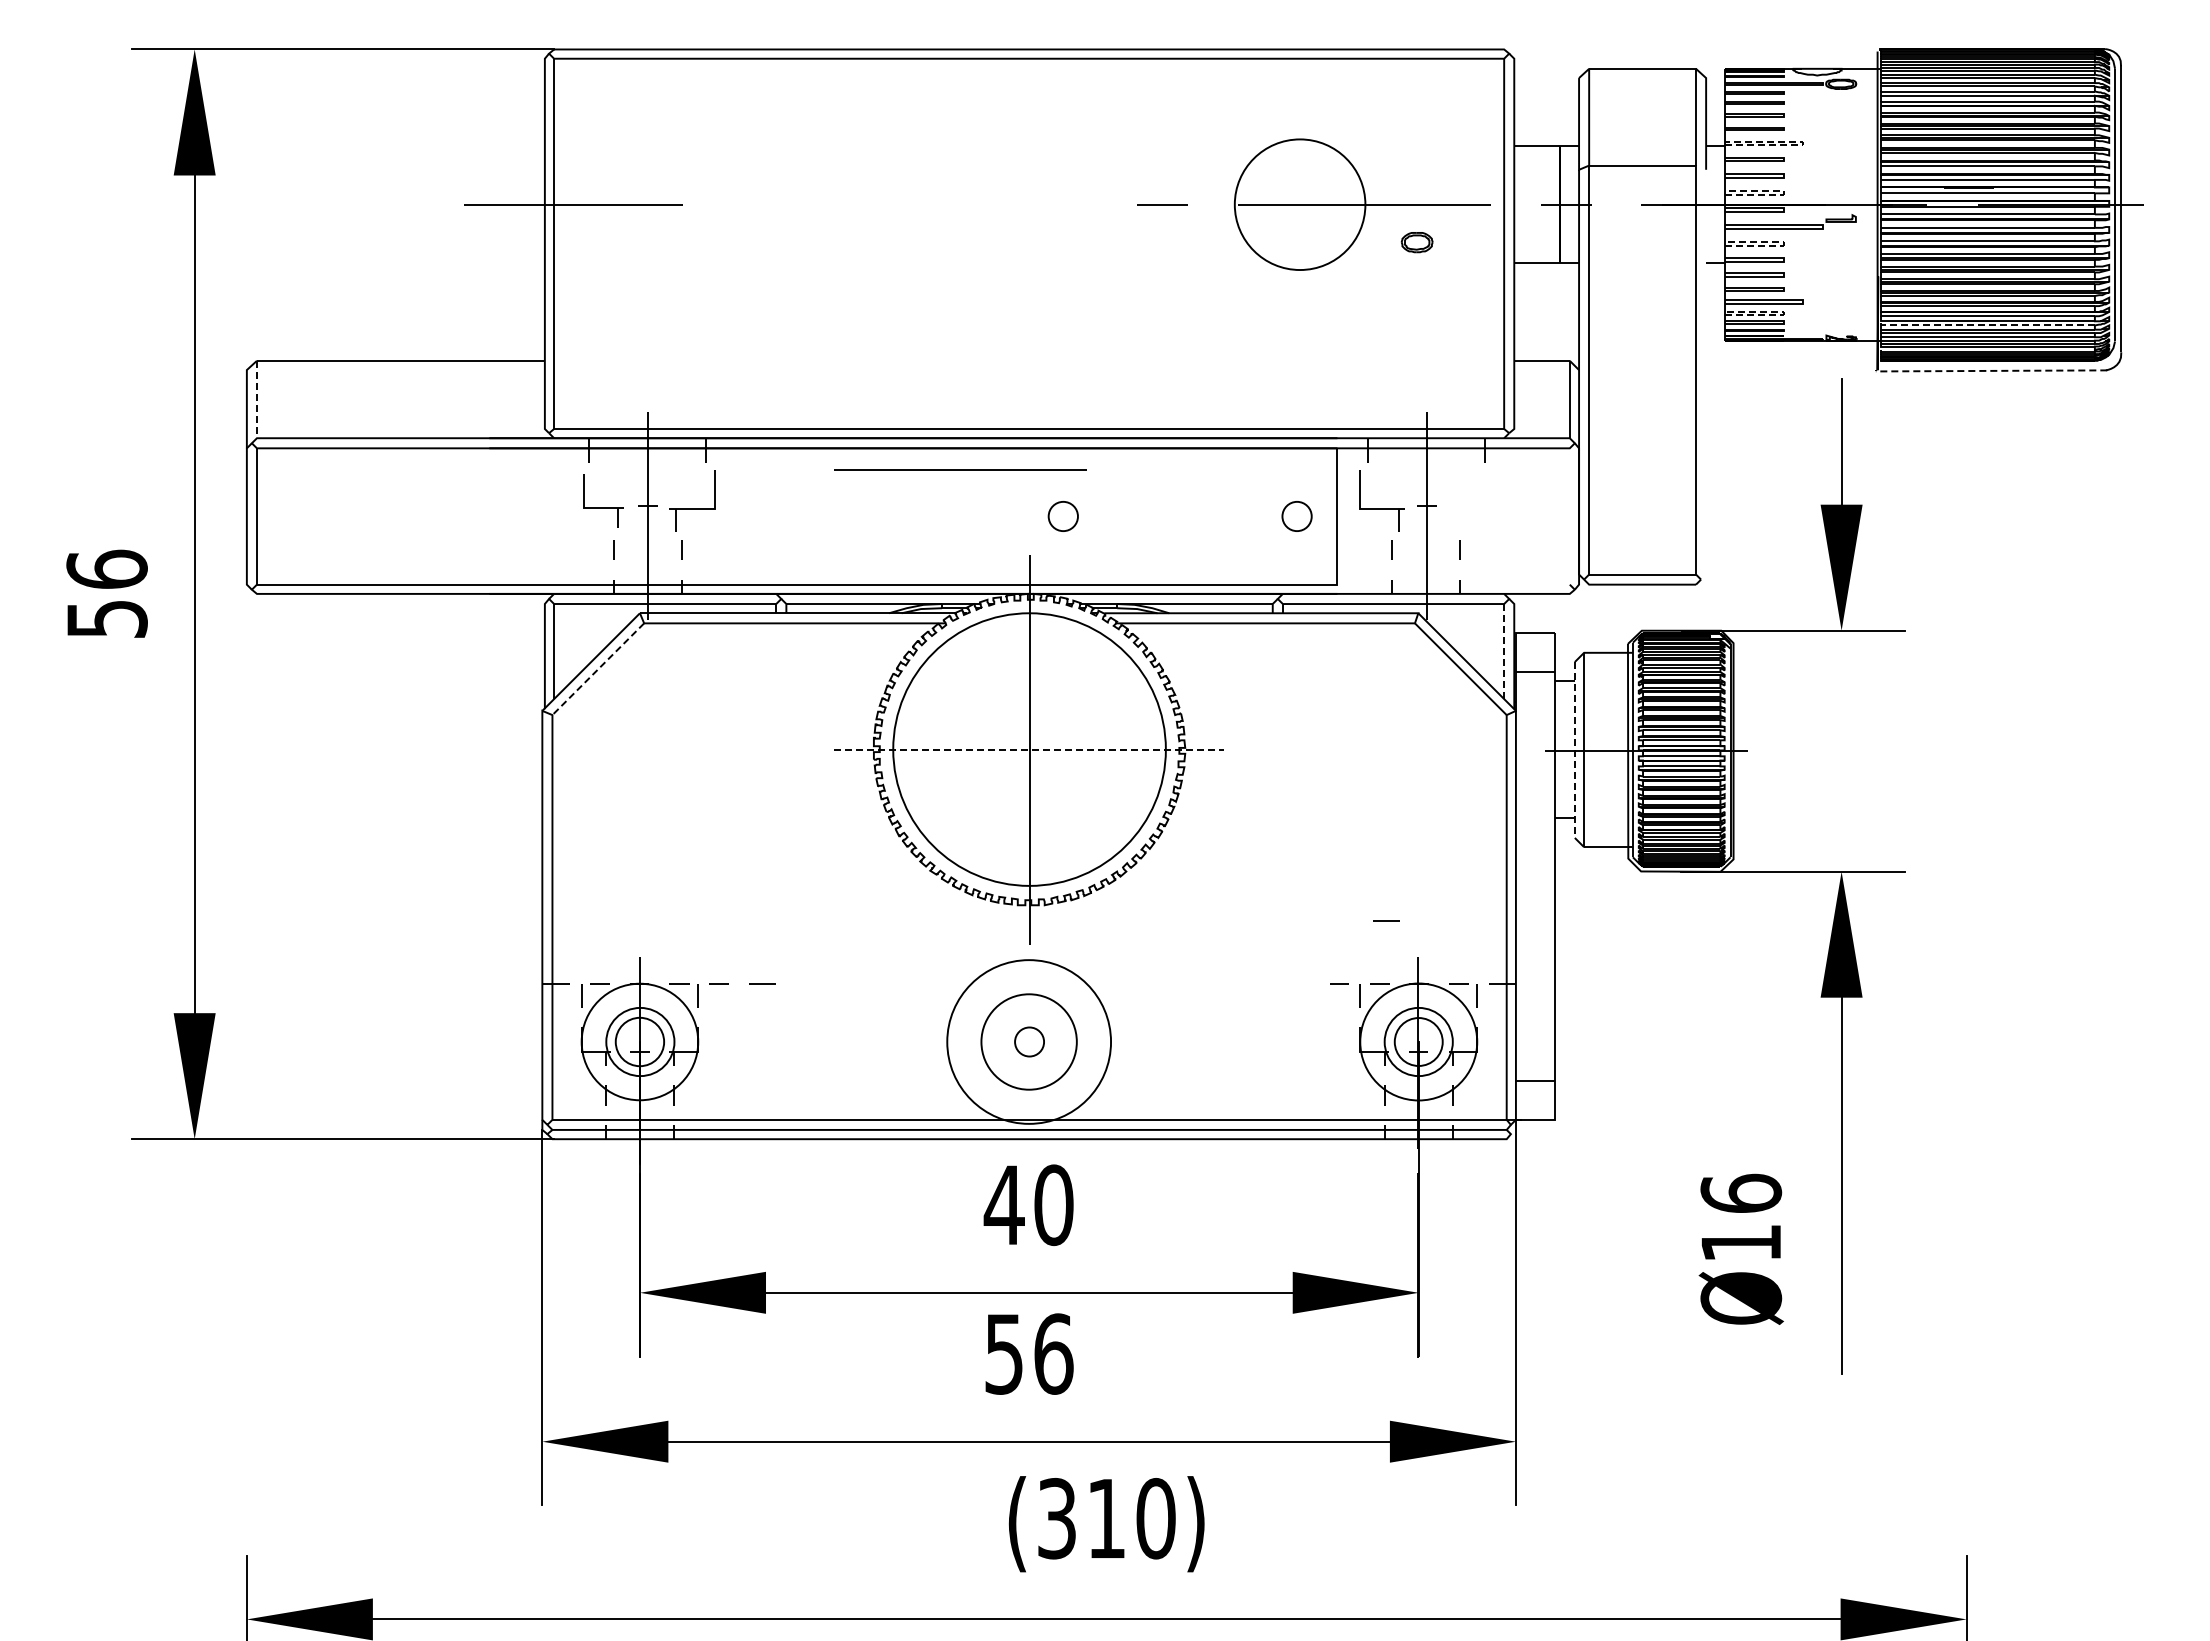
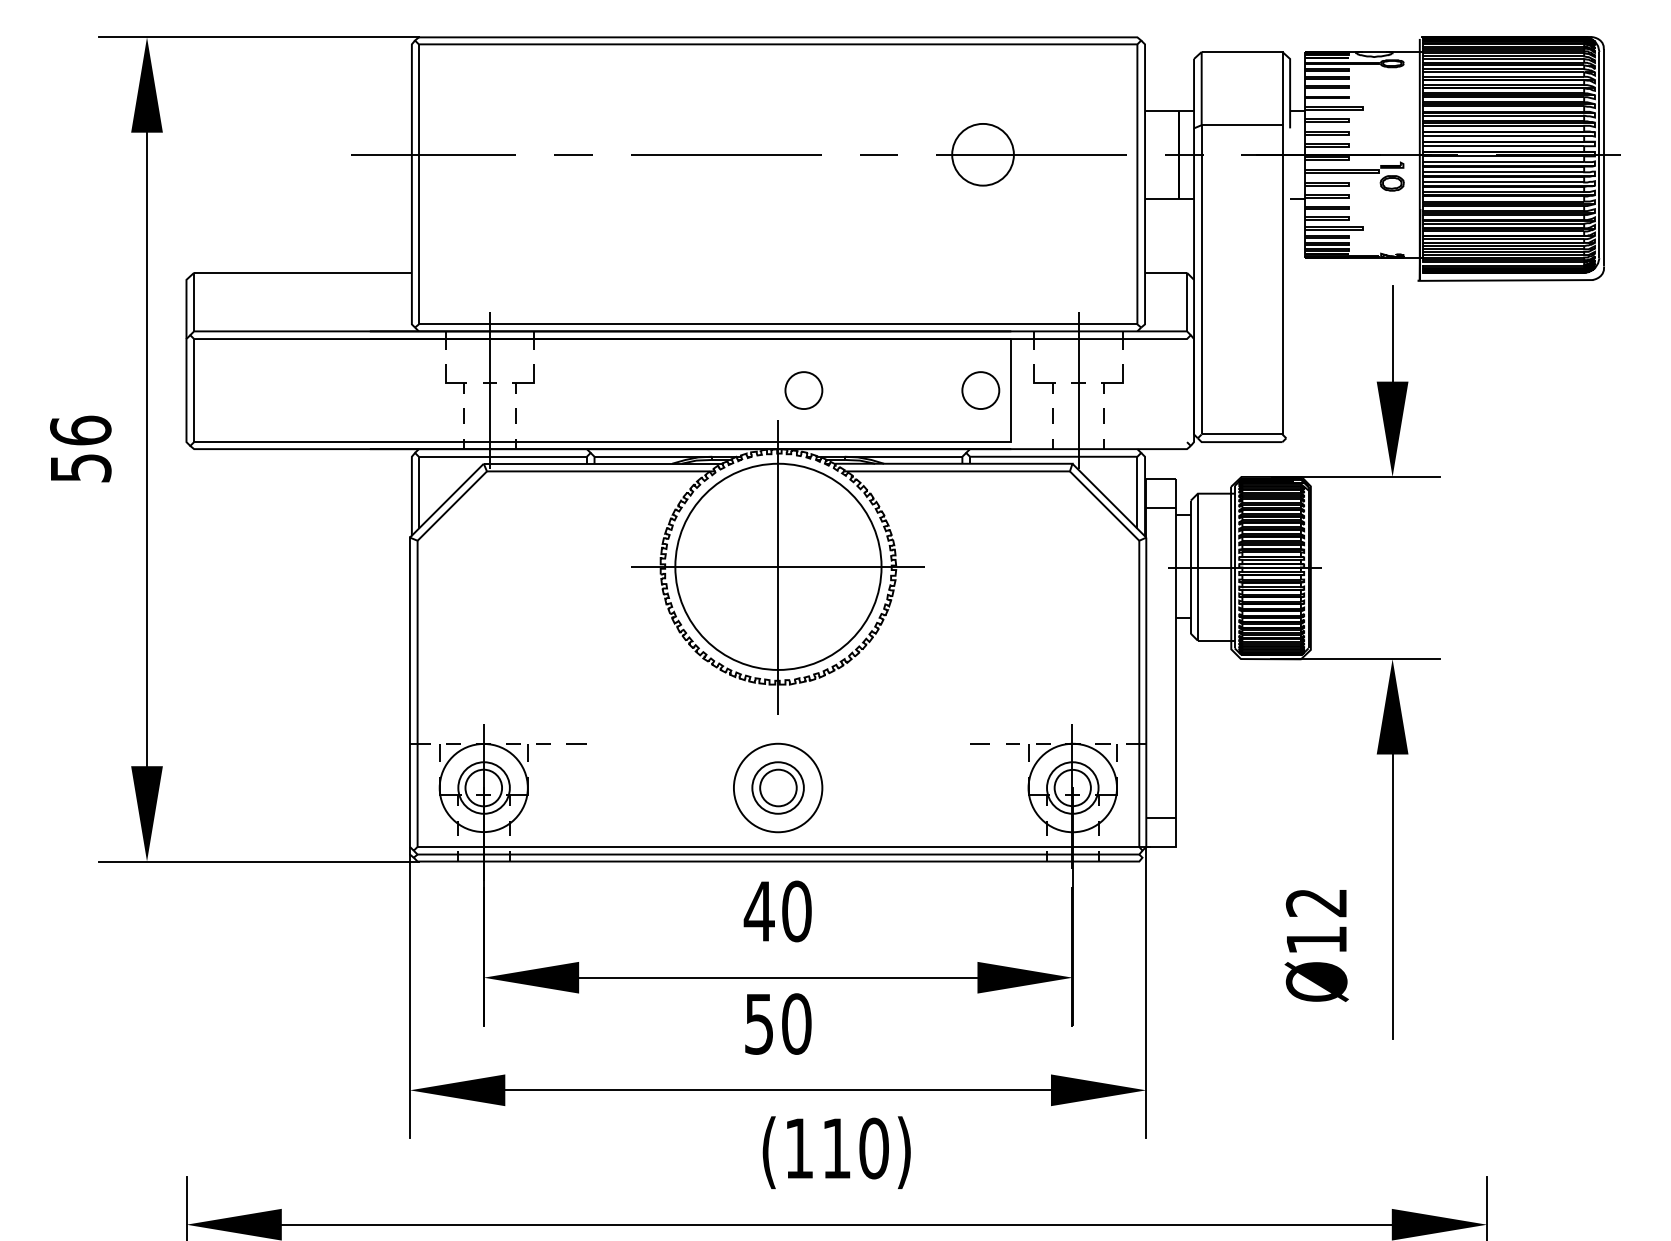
line: (1802, 143) -> (1363, 108), dashed -> solid
line: (1783, 192) -> (1348, 145), dashed -> solid
line: (758, 204) -> (573, 154), added
circle: (1299, 204) -> (982, 154), size x0.62
part: (1416, 242) -> (1391, 183), moved
line: (1783, 243) -> (1348, 184), dashed -> solid
line: (1783, 312) -> (1348, 236), dashed -> solid
line: (1985, 325) -> (1501, 246), dashed -> solid
line: (1989, 370) -> (1504, 280), dashed -> solid
line: (256, 399) -> (193, 302), dashed -> solid
line: (960, 469) -> (726, 154), moved
part: (602, 501) -> (455, 379), size x0.71
part: (692, 501) -> (523, 379), size x0.62
part: (1381, 501) -> (1044, 379), size x0.62
part: (1470, 501) -> (1111, 379), added
circle: (1063, 516) -> (804, 390), size x1.67
circle: (1296, 516) -> (980, 390), size x1.67
line: (1504, 651) -> (1137, 492), dashed -> solid
line: (598, 669) -> (452, 506), dashed -> solid
line: (1029, 749) -> (778, 566), dashed -> solid
line: (1574, 749) -> (1190, 566), dashed -> solid
line: (1386, 920) -> (980, 743), moved
circle: (1028, 1041) -> (777, 787), size x0.71
circle: (1029, 1041) -> (778, 787), size x0.71
circle: (1029, 1041) -> (778, 787), size x1.67
text: (1741, 1192) -> (1316, 901), Ø16 -> Ø12
text: (1053, 1353) -> (796, 1023), 56 -> 50
text: (1056, 1518) -> (798, 1148), (310) -> (110)

